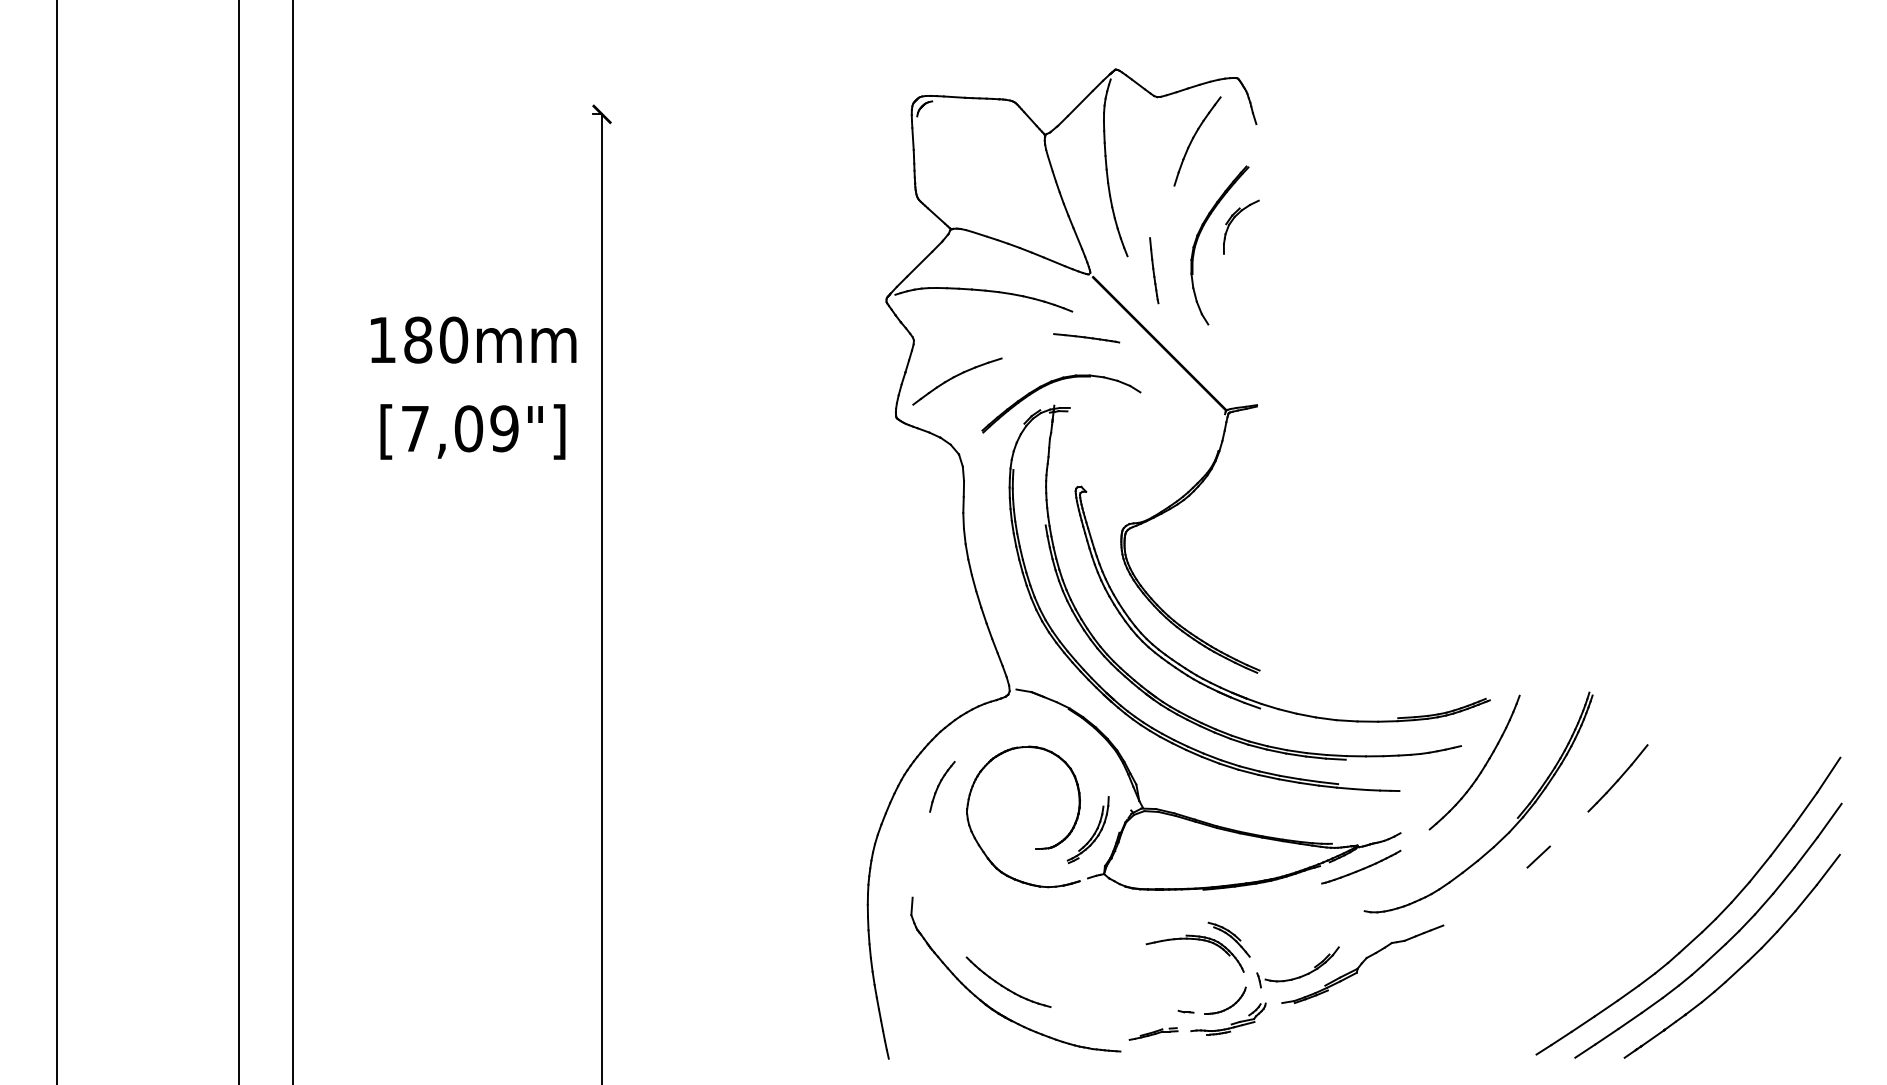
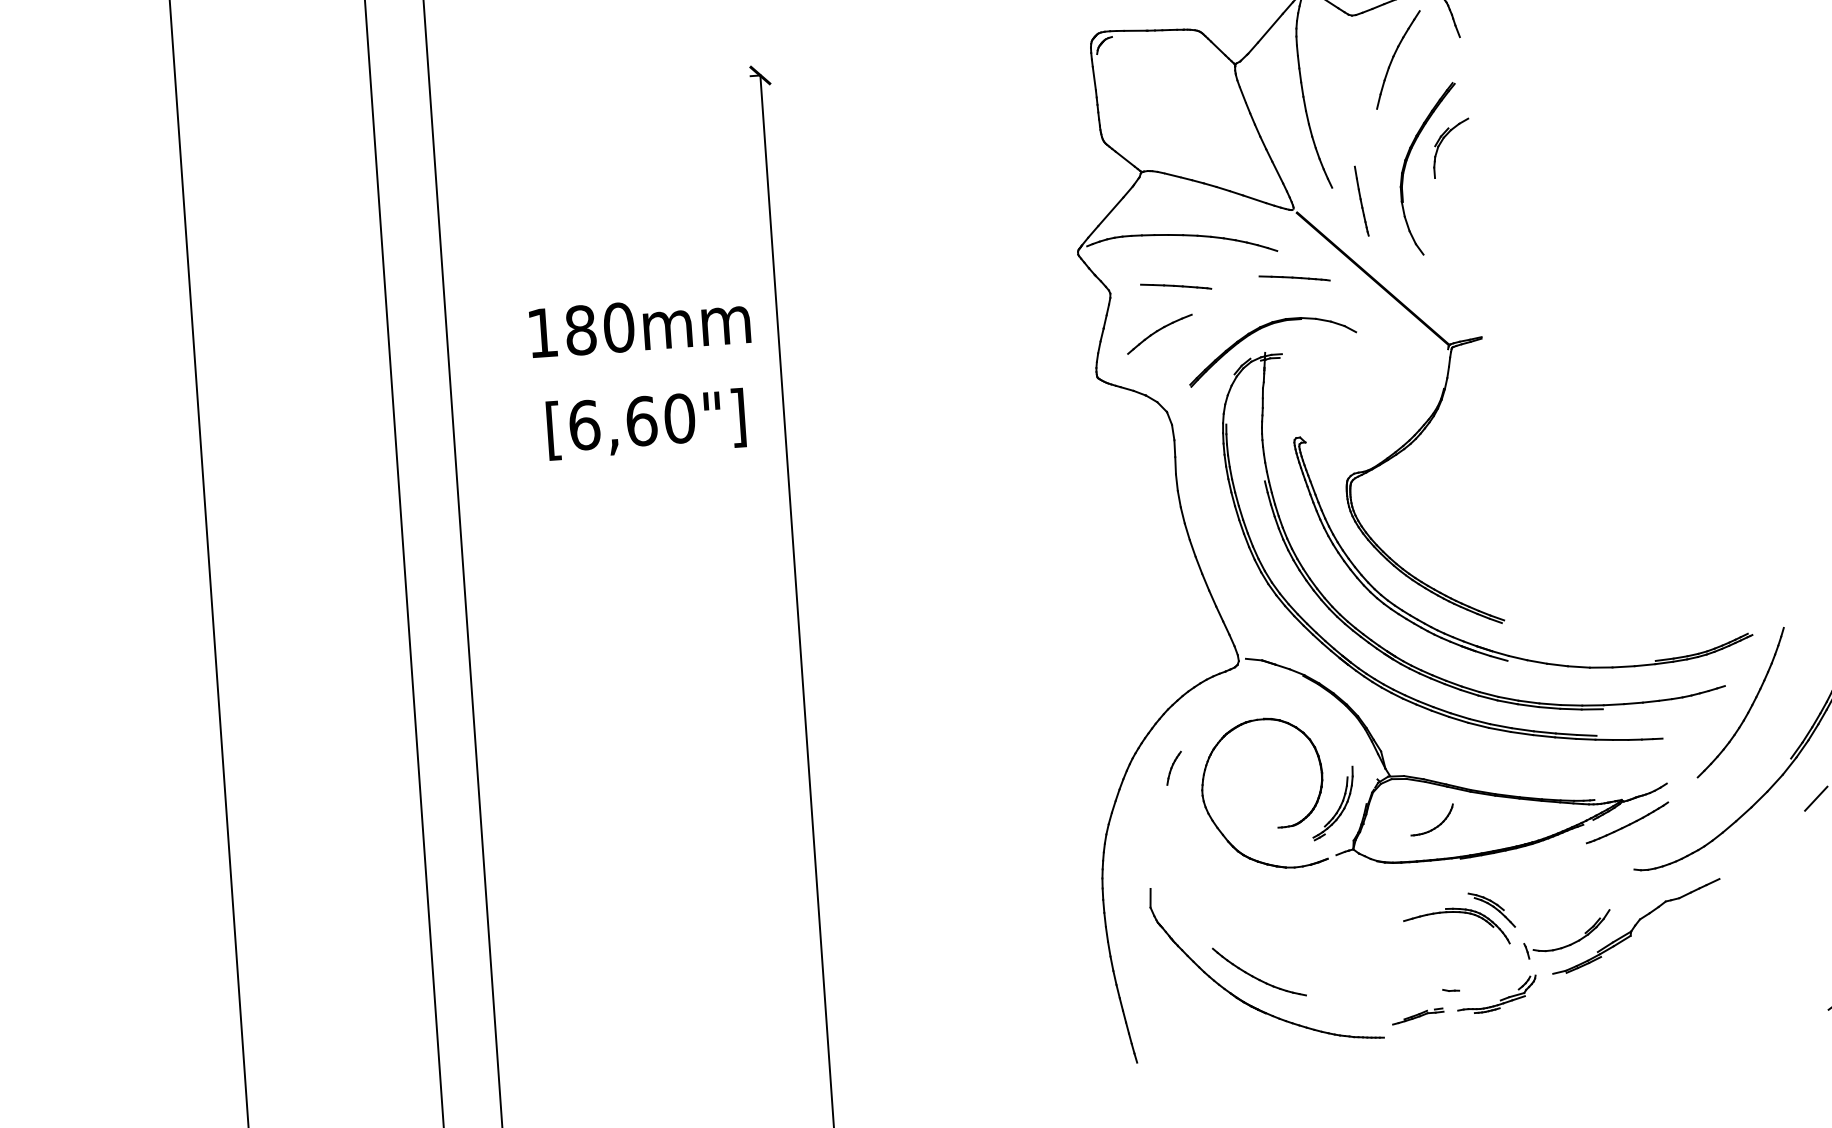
line: (975, 338) -> (1175, 286), added
part: (957, 381) -> (1159, 334), size x0.7
text: (459, 428) -> (631, 421), [7,09"] -> [6,60"]
part: (942, 786) -> (1174, 767), size x0.6
part: (1229, 1006) -> (1436, 825), moved

